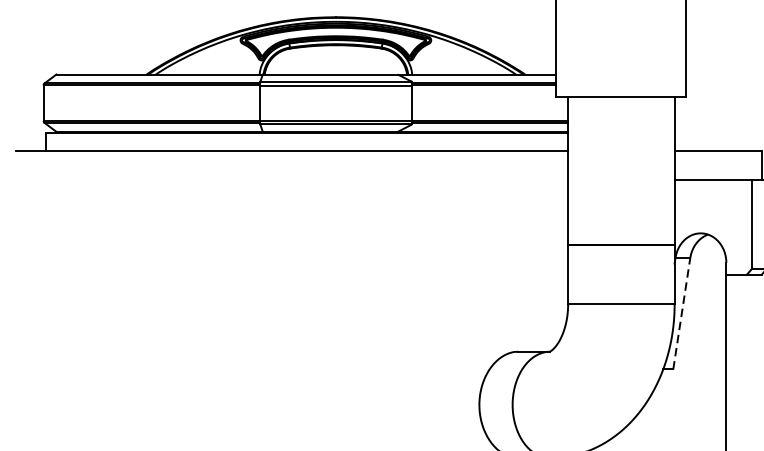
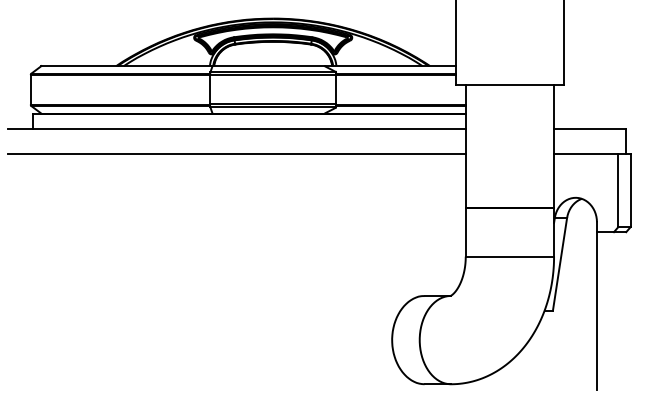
line: (291, 179) -> (236, 153), added
line: (682, 313) -> (560, 264), dashed -> solid

